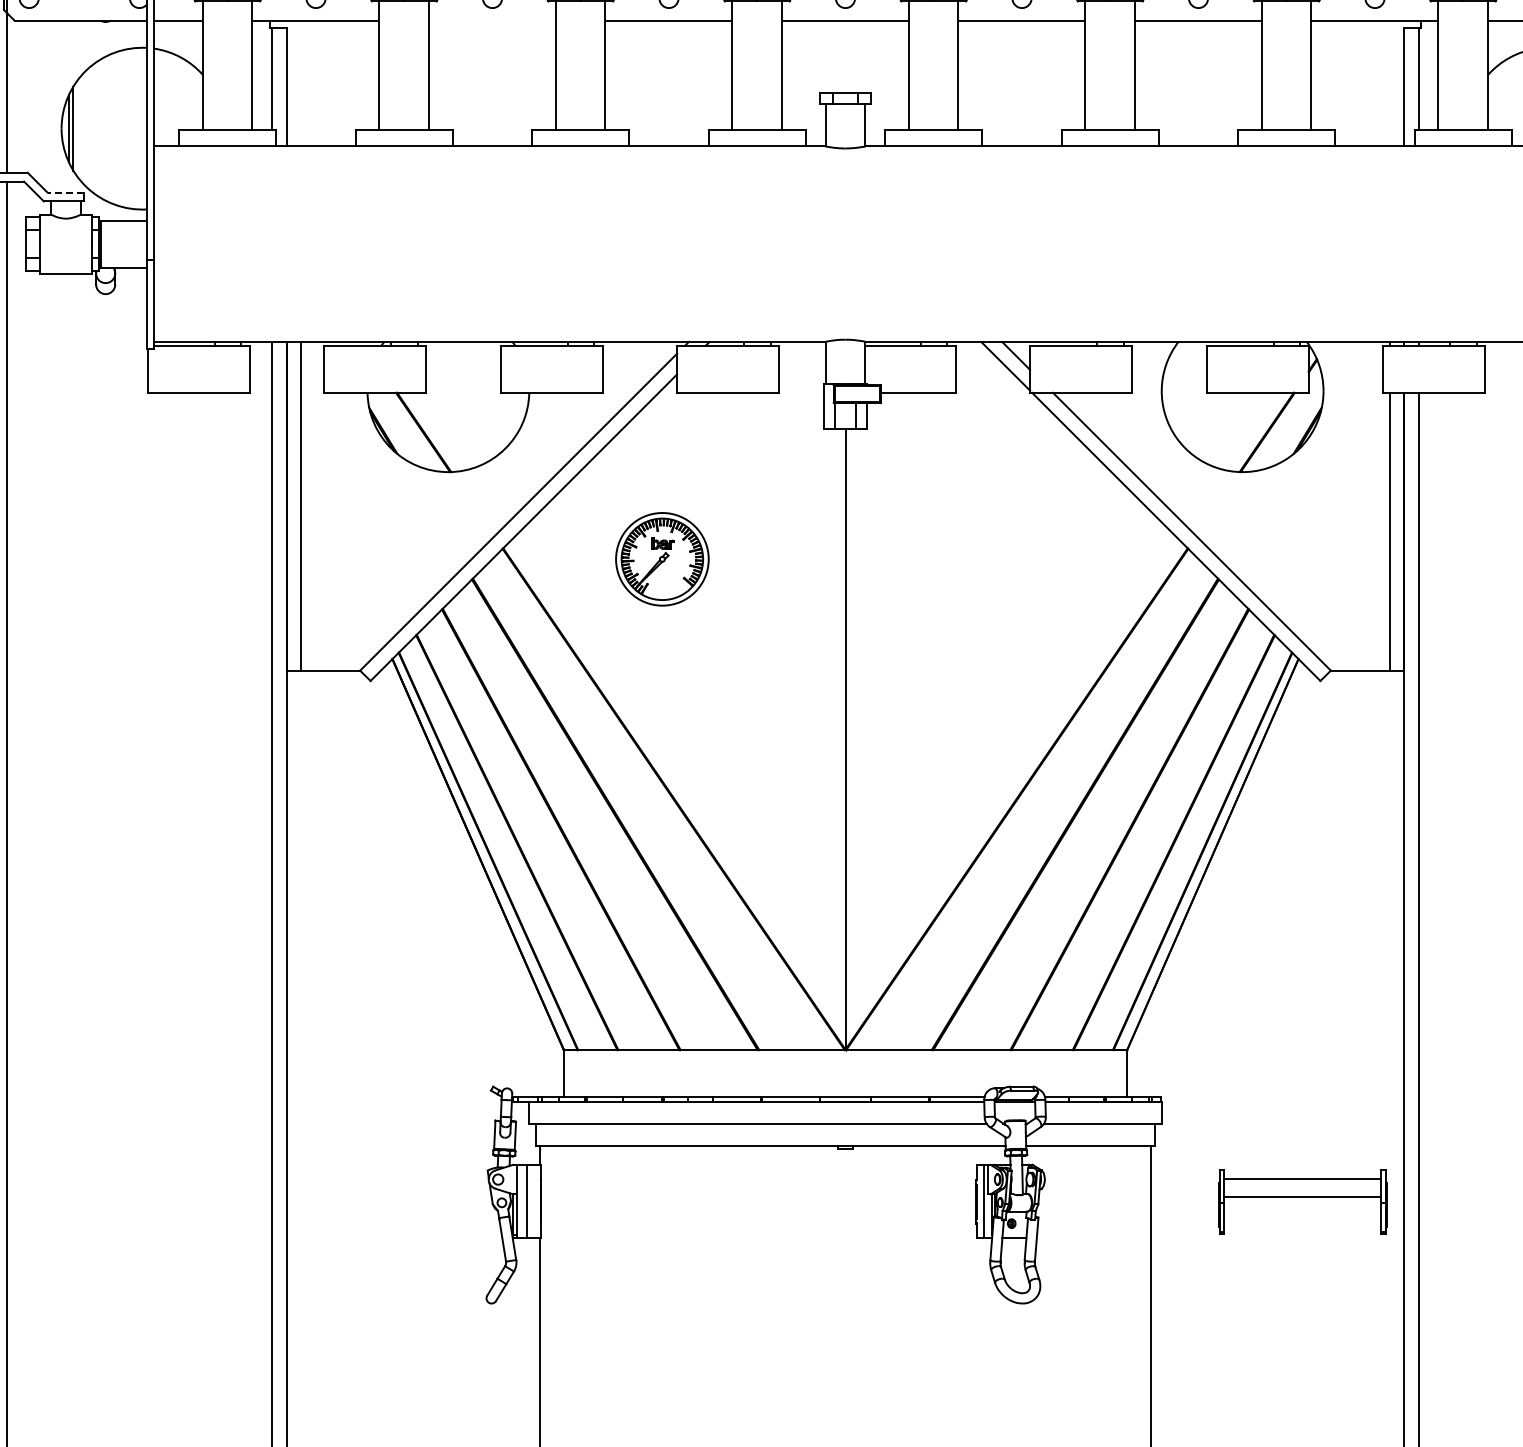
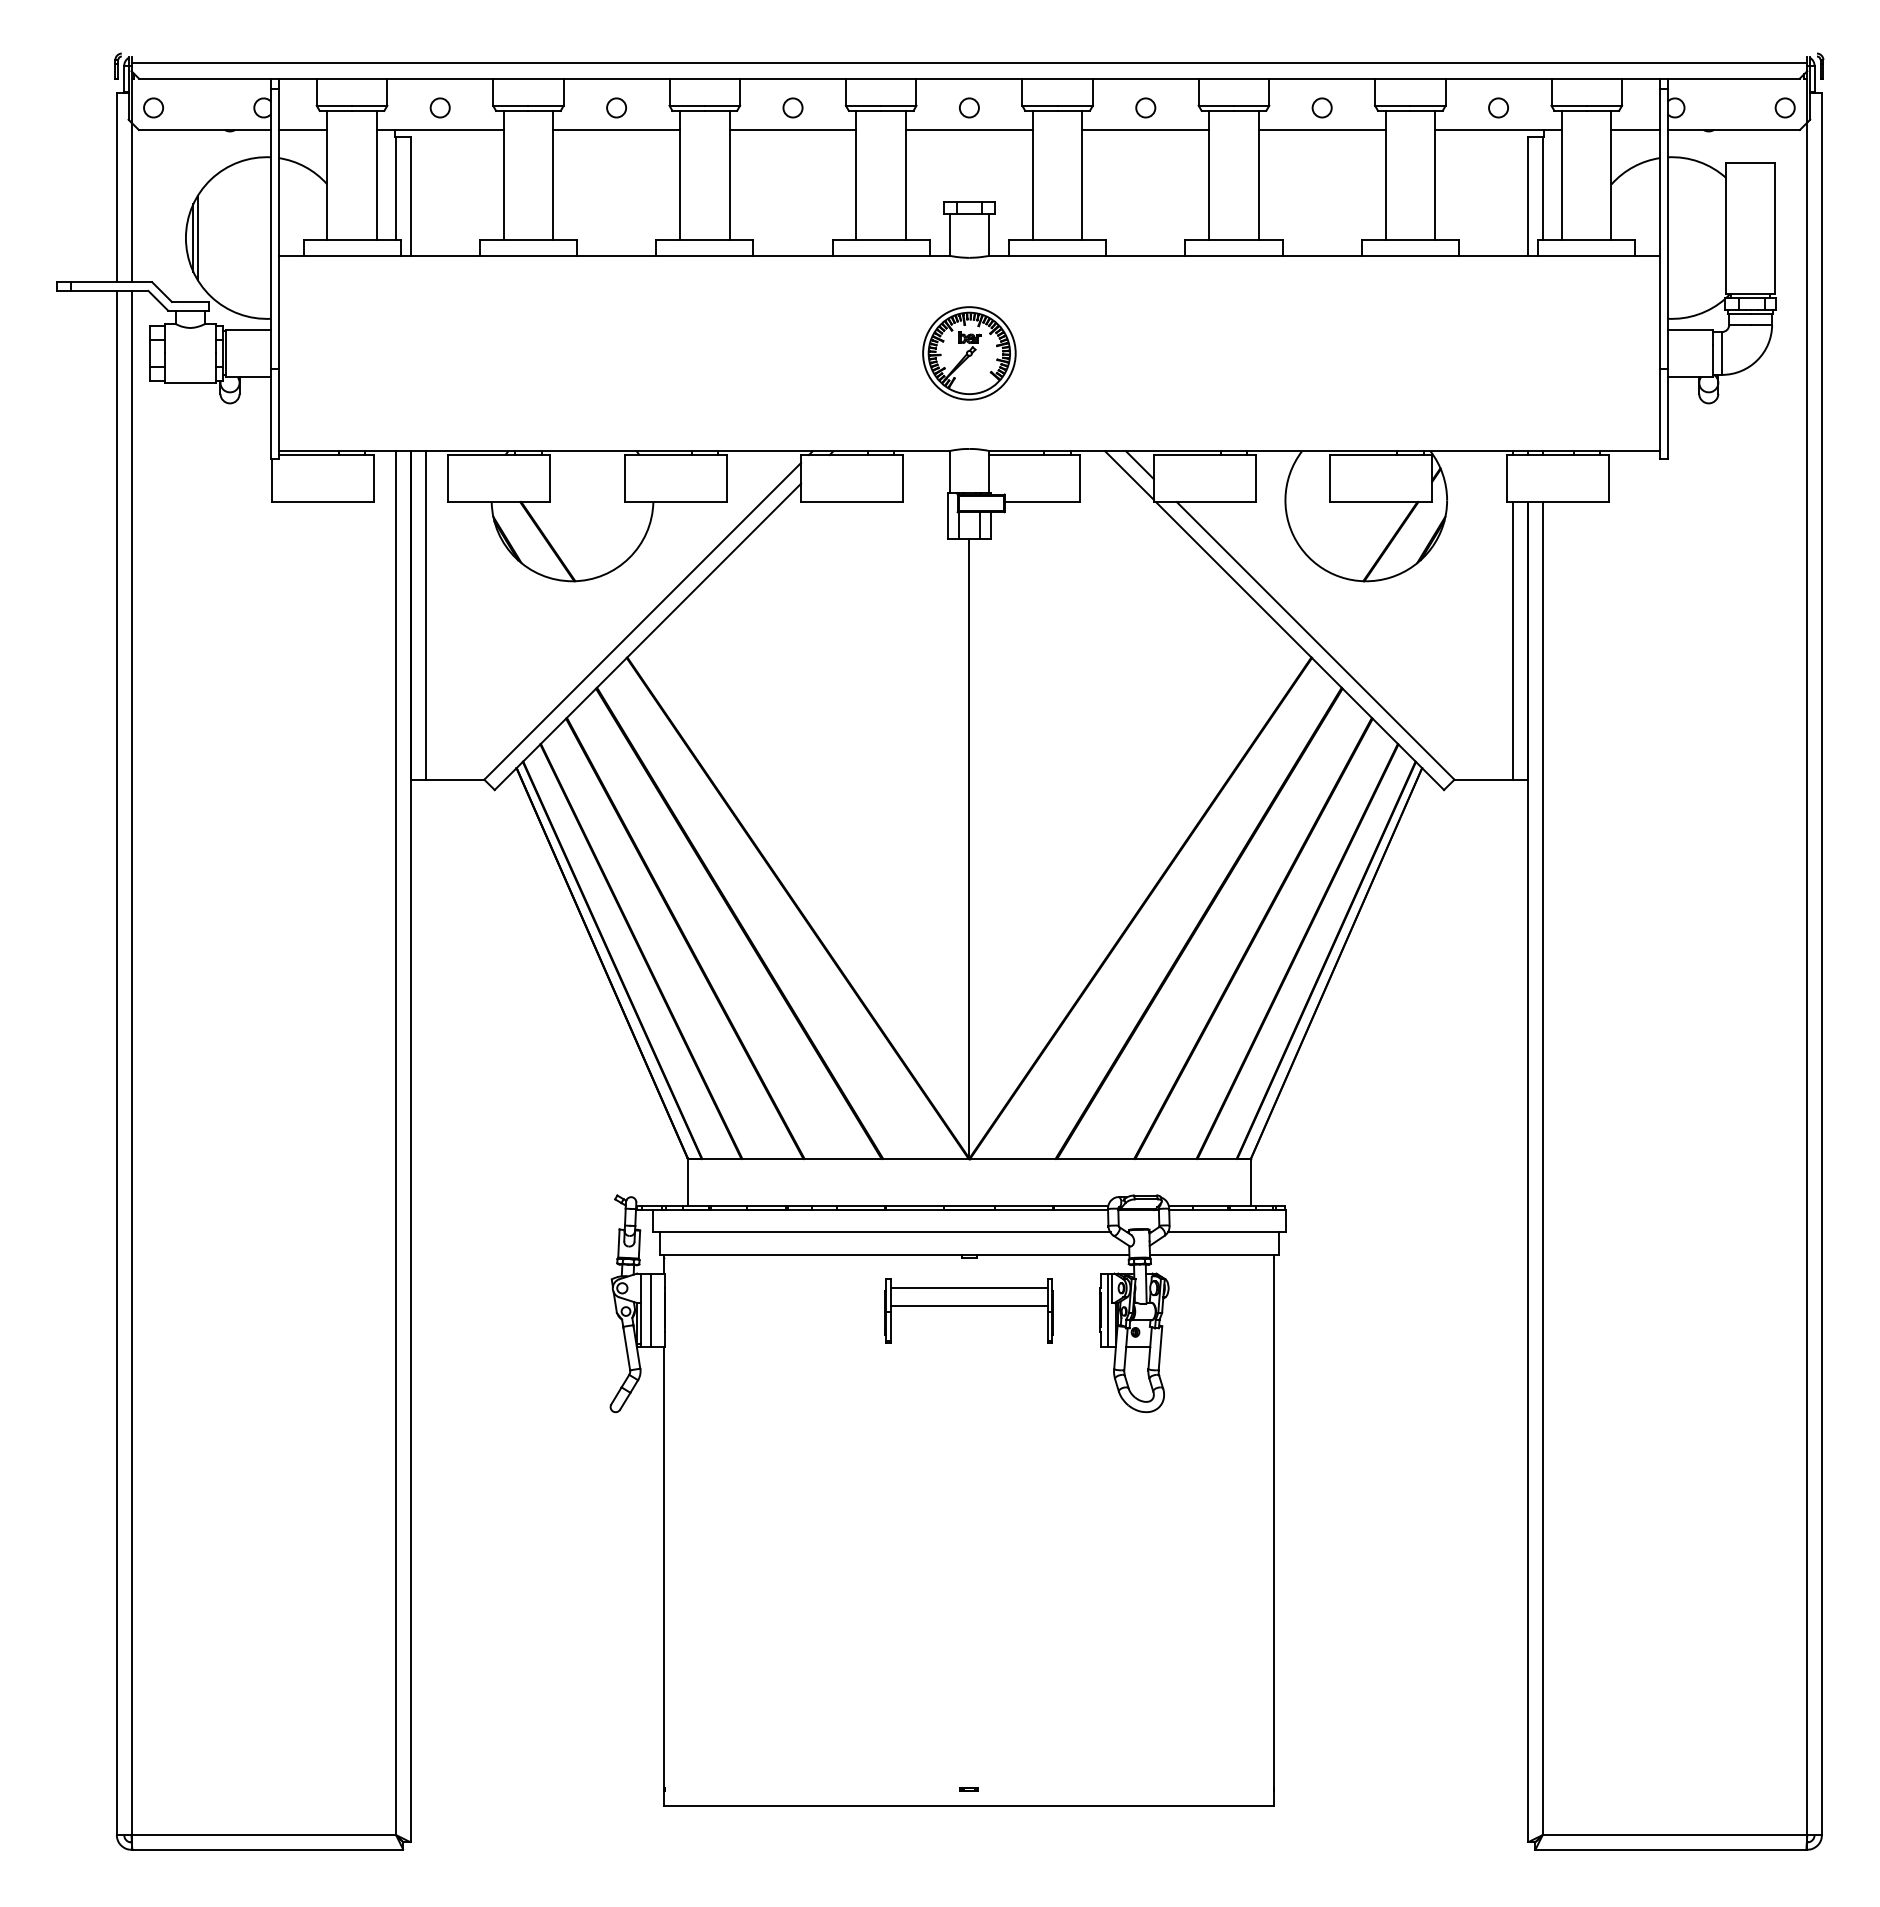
line: (492, 21) -> (616, 130), added
line: (65, 193) -> (189, 302), dashed -> solid
part: (662, 559) -> (969, 353), moved
part: (1301, 1201) -> (968, 1310), moved

